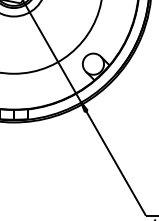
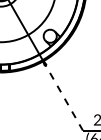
line: (113, 159) -> (62, 95), solid -> dashed

